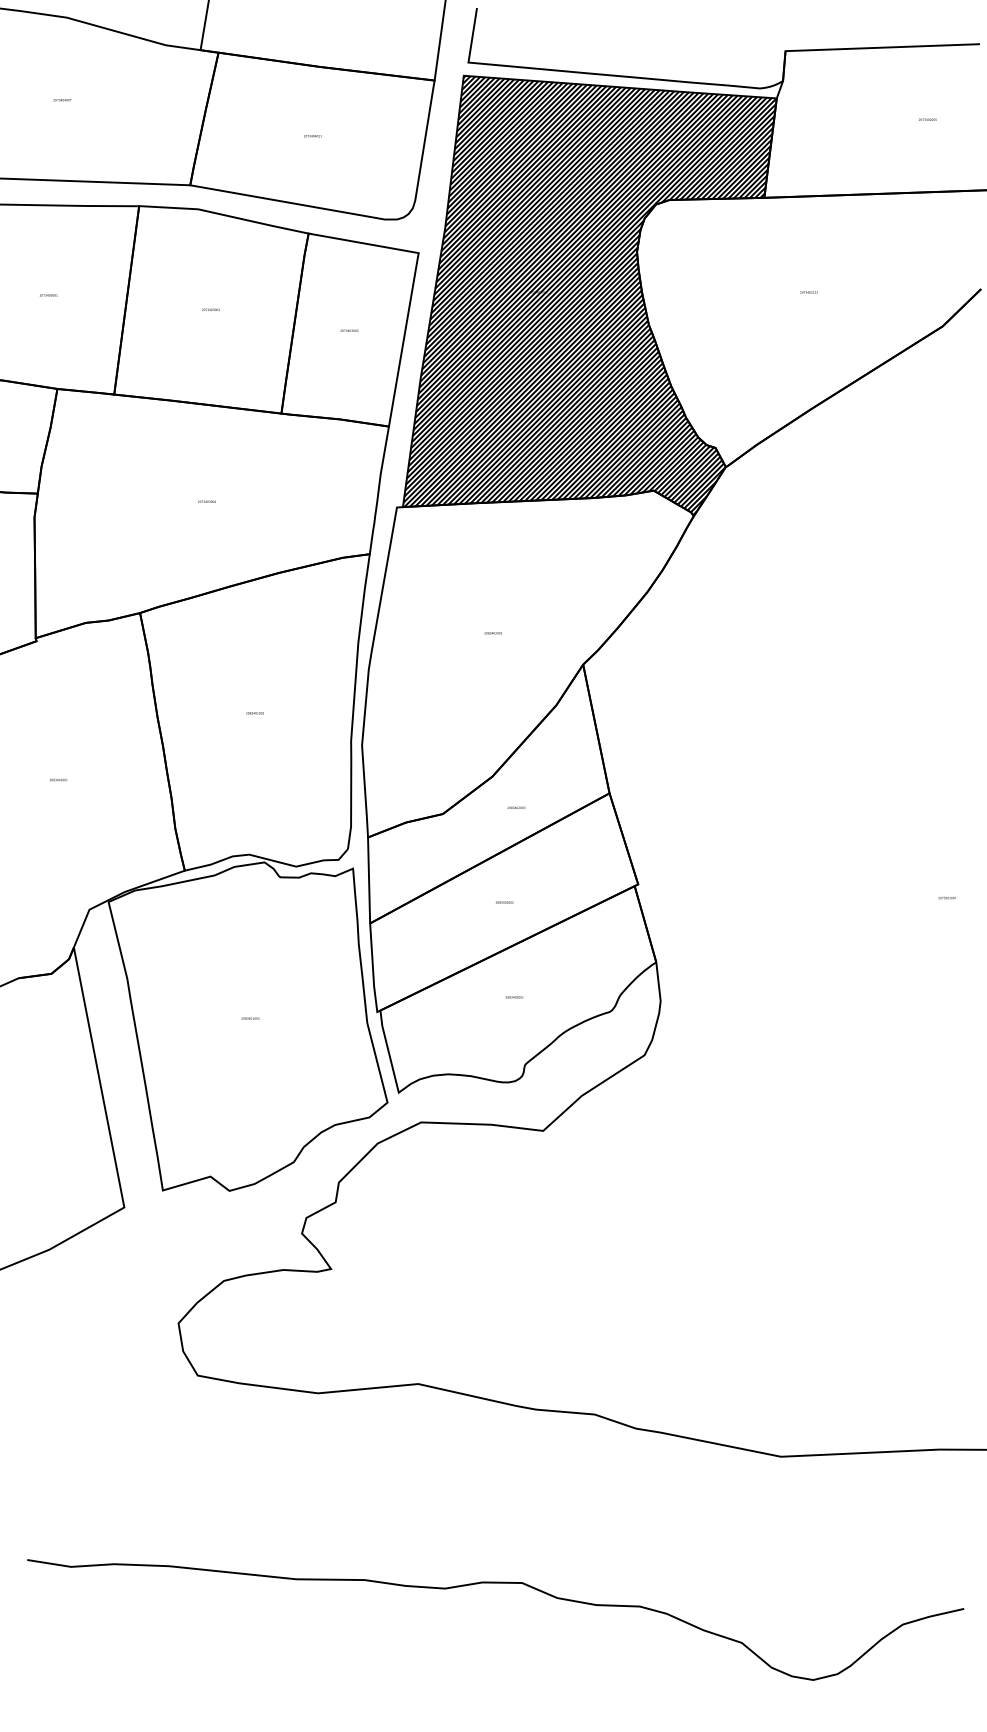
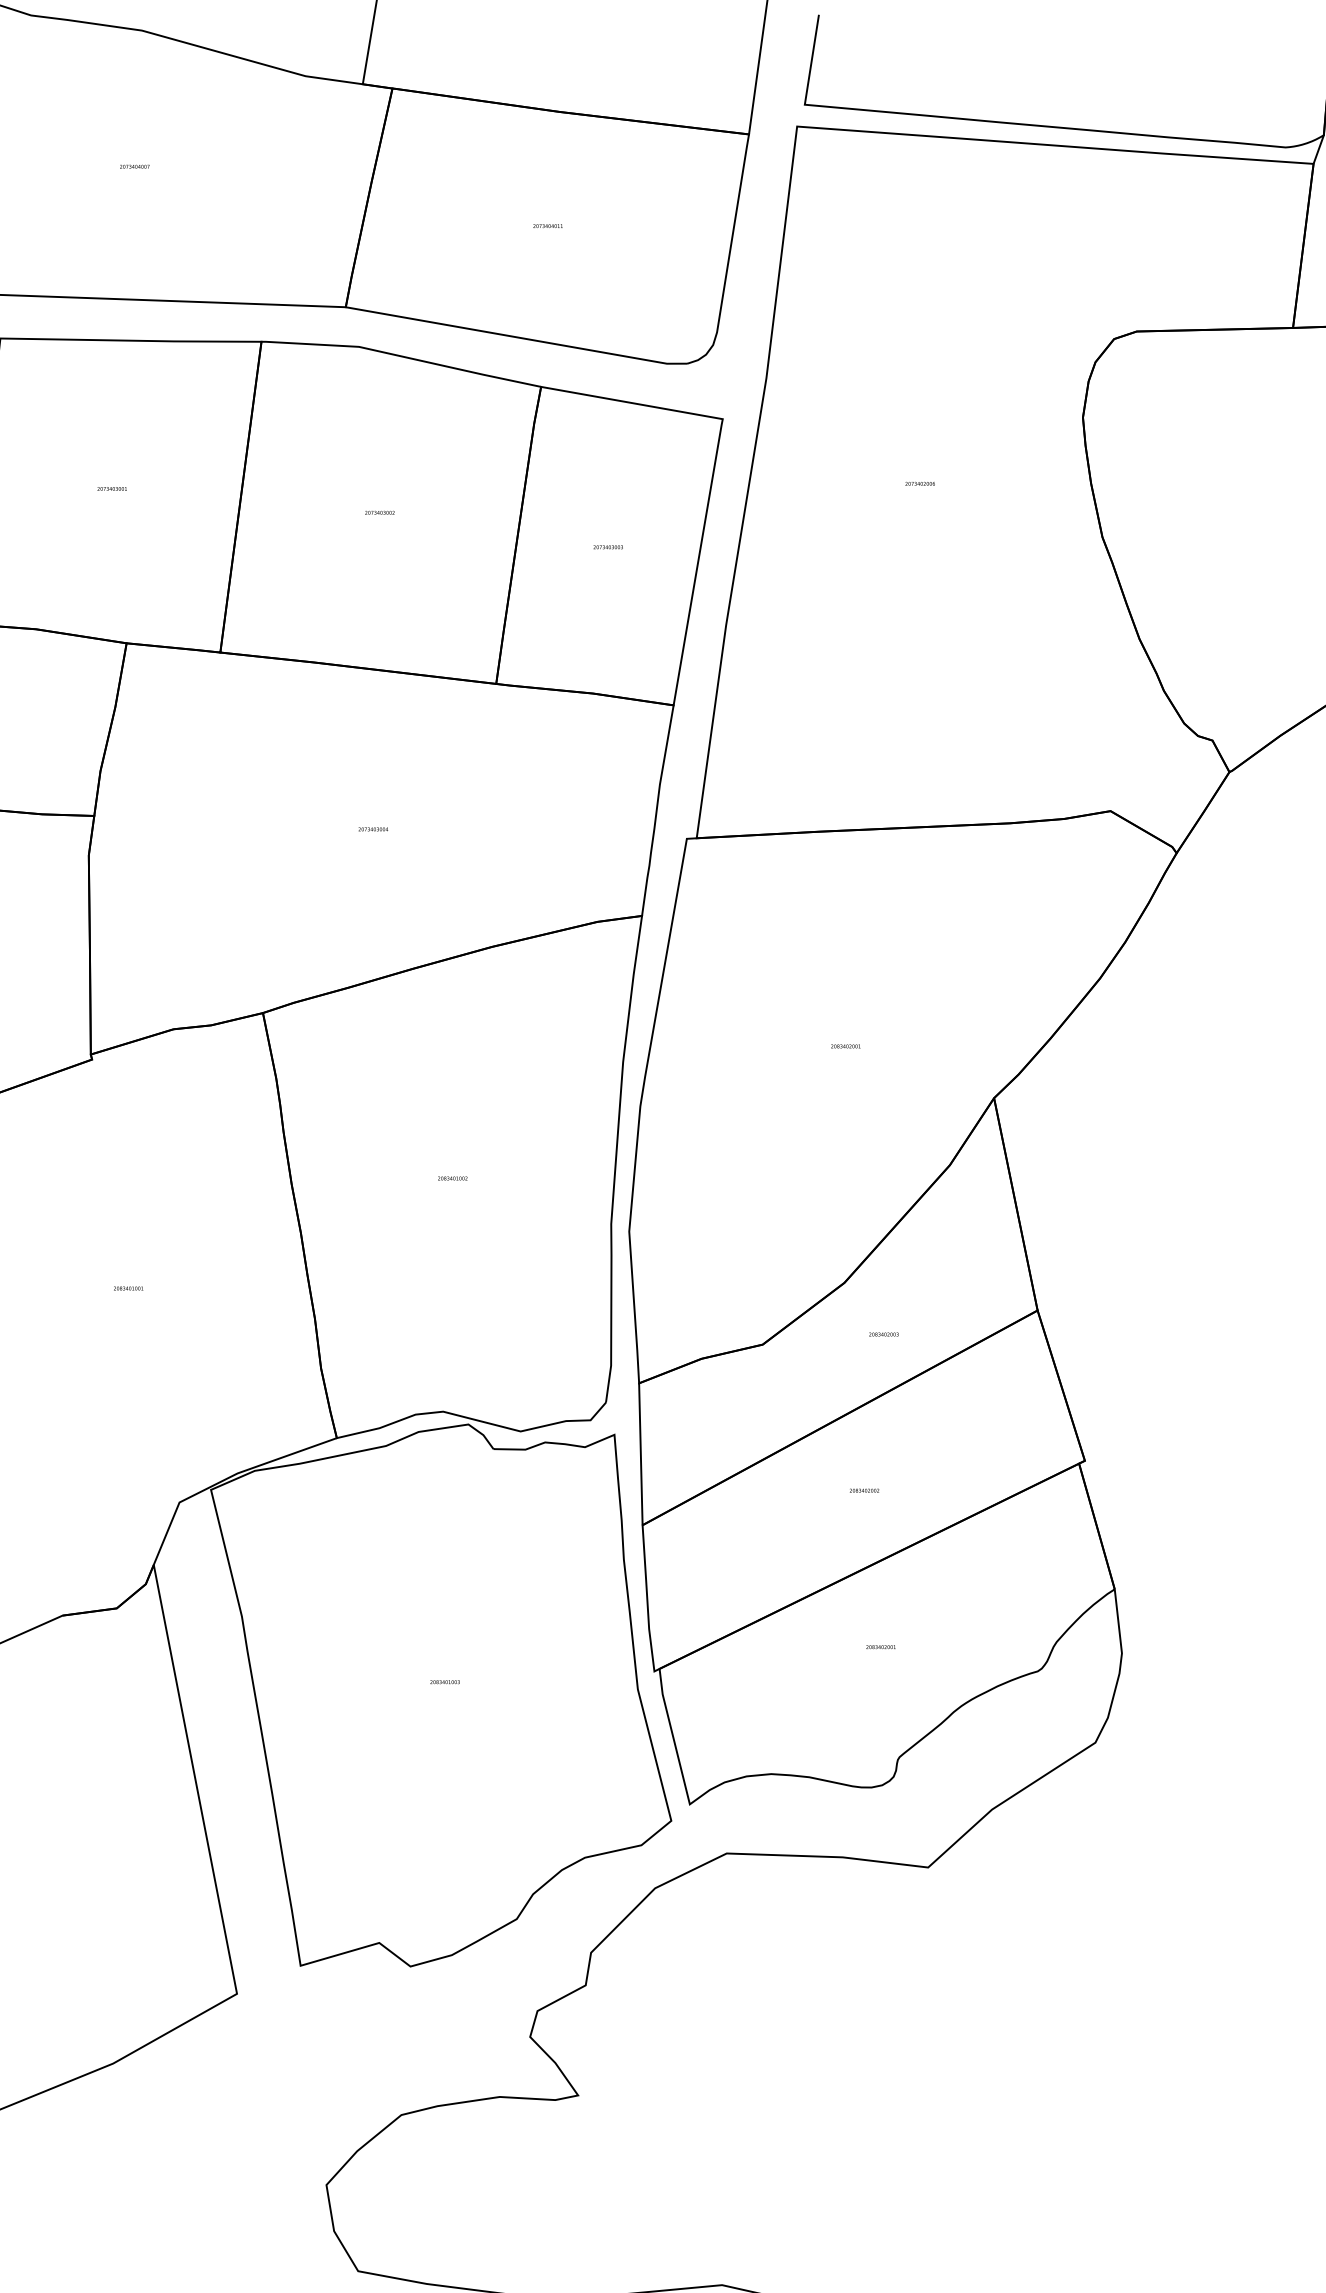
hatch: (589, 295) -> (1004, 489), removed

